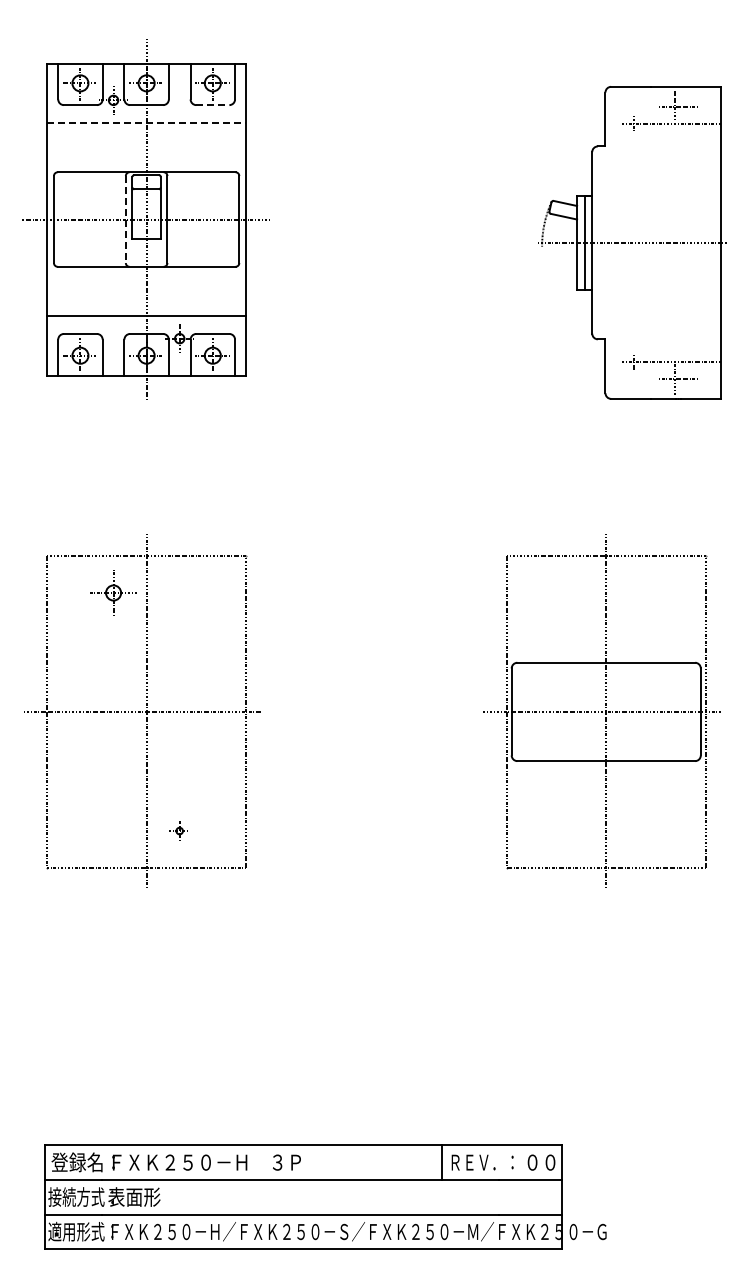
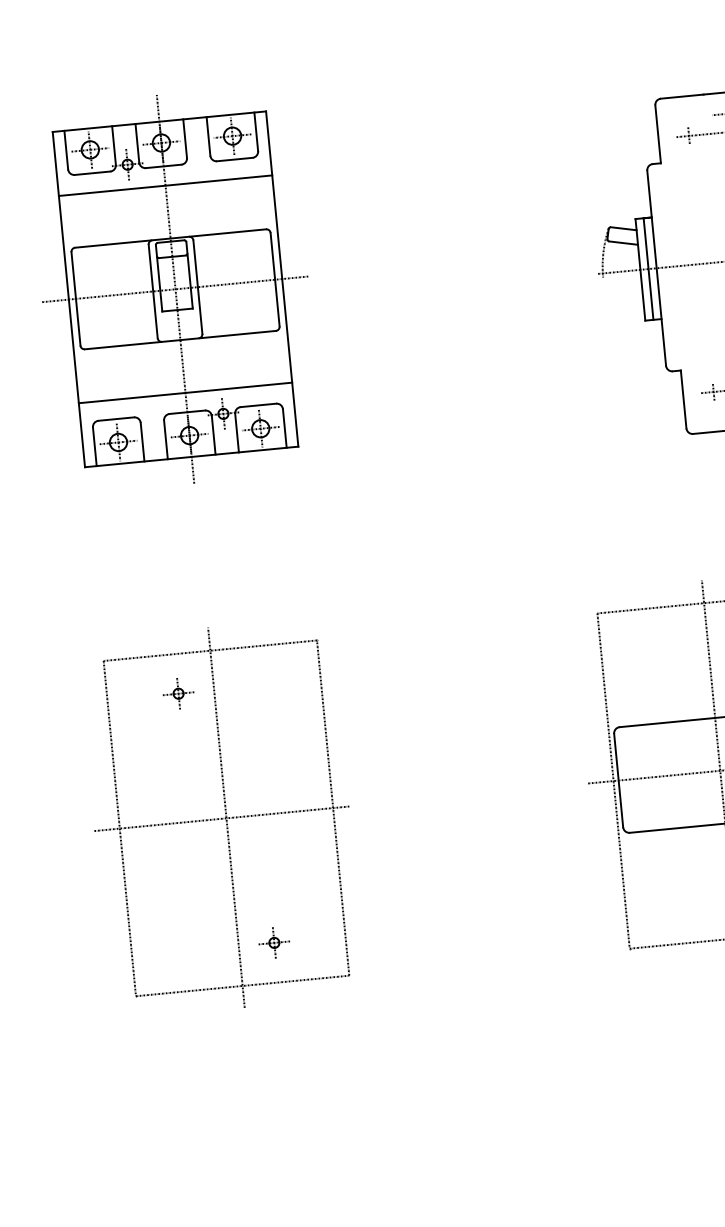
line: (212, 105) -> (234, 159), dashed -> solid
line: (147, 123) -> (166, 186), dashed -> solid
line: (125, 220) -> (152, 292), dashed -> solid
part: (113, 592) -> (178, 693), size x0.62
part: (179, 830) -> (274, 942), size x1.43

